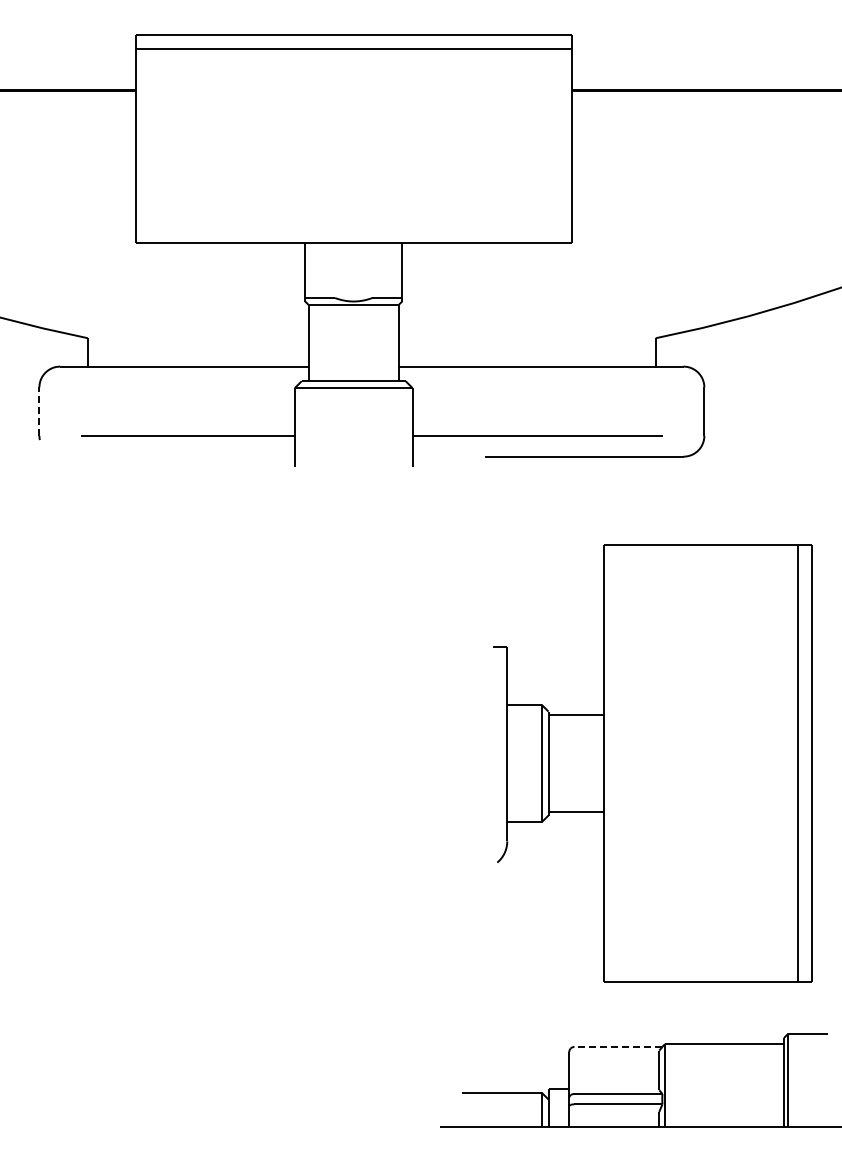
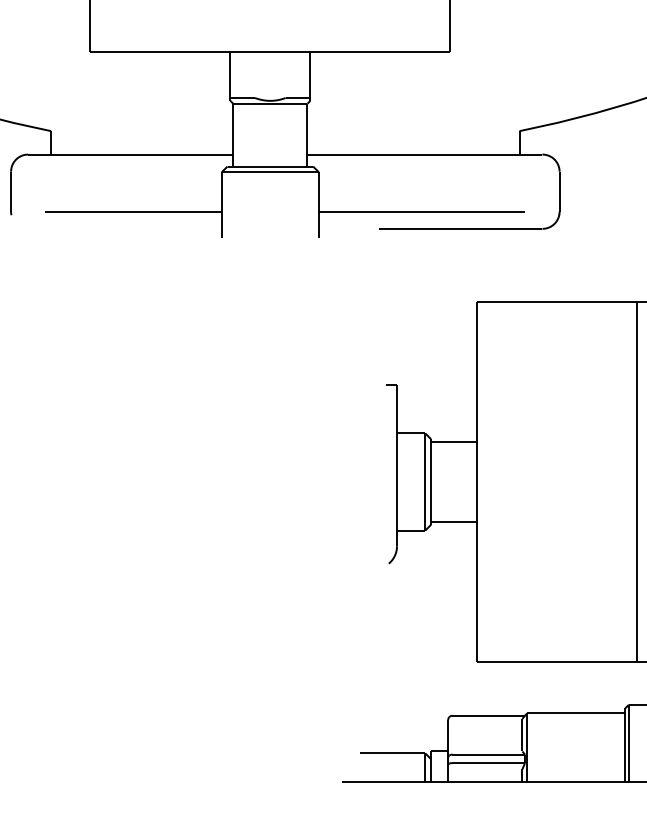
line: (39, 411) -> (11, 191), dashed -> solid
line: (617, 1046) -> (487, 715), dashed -> solid

